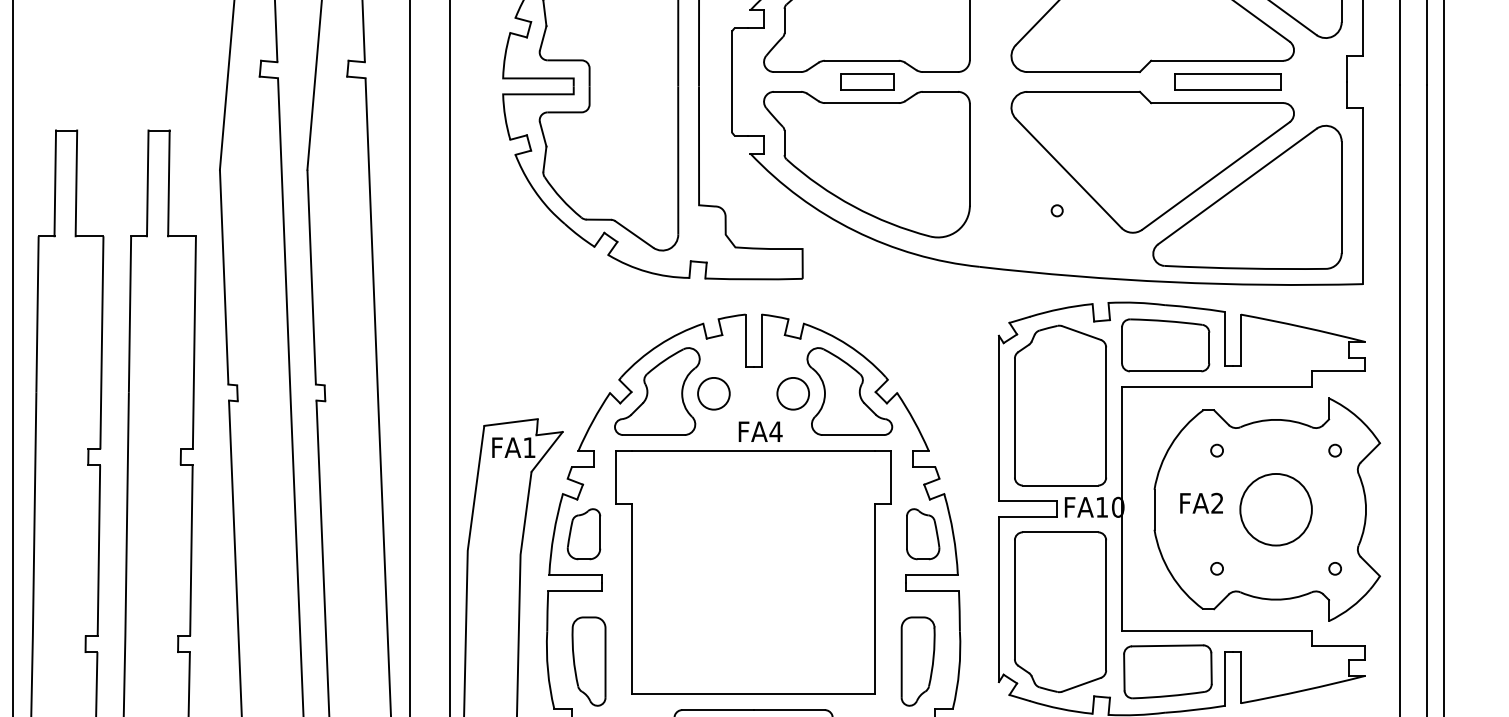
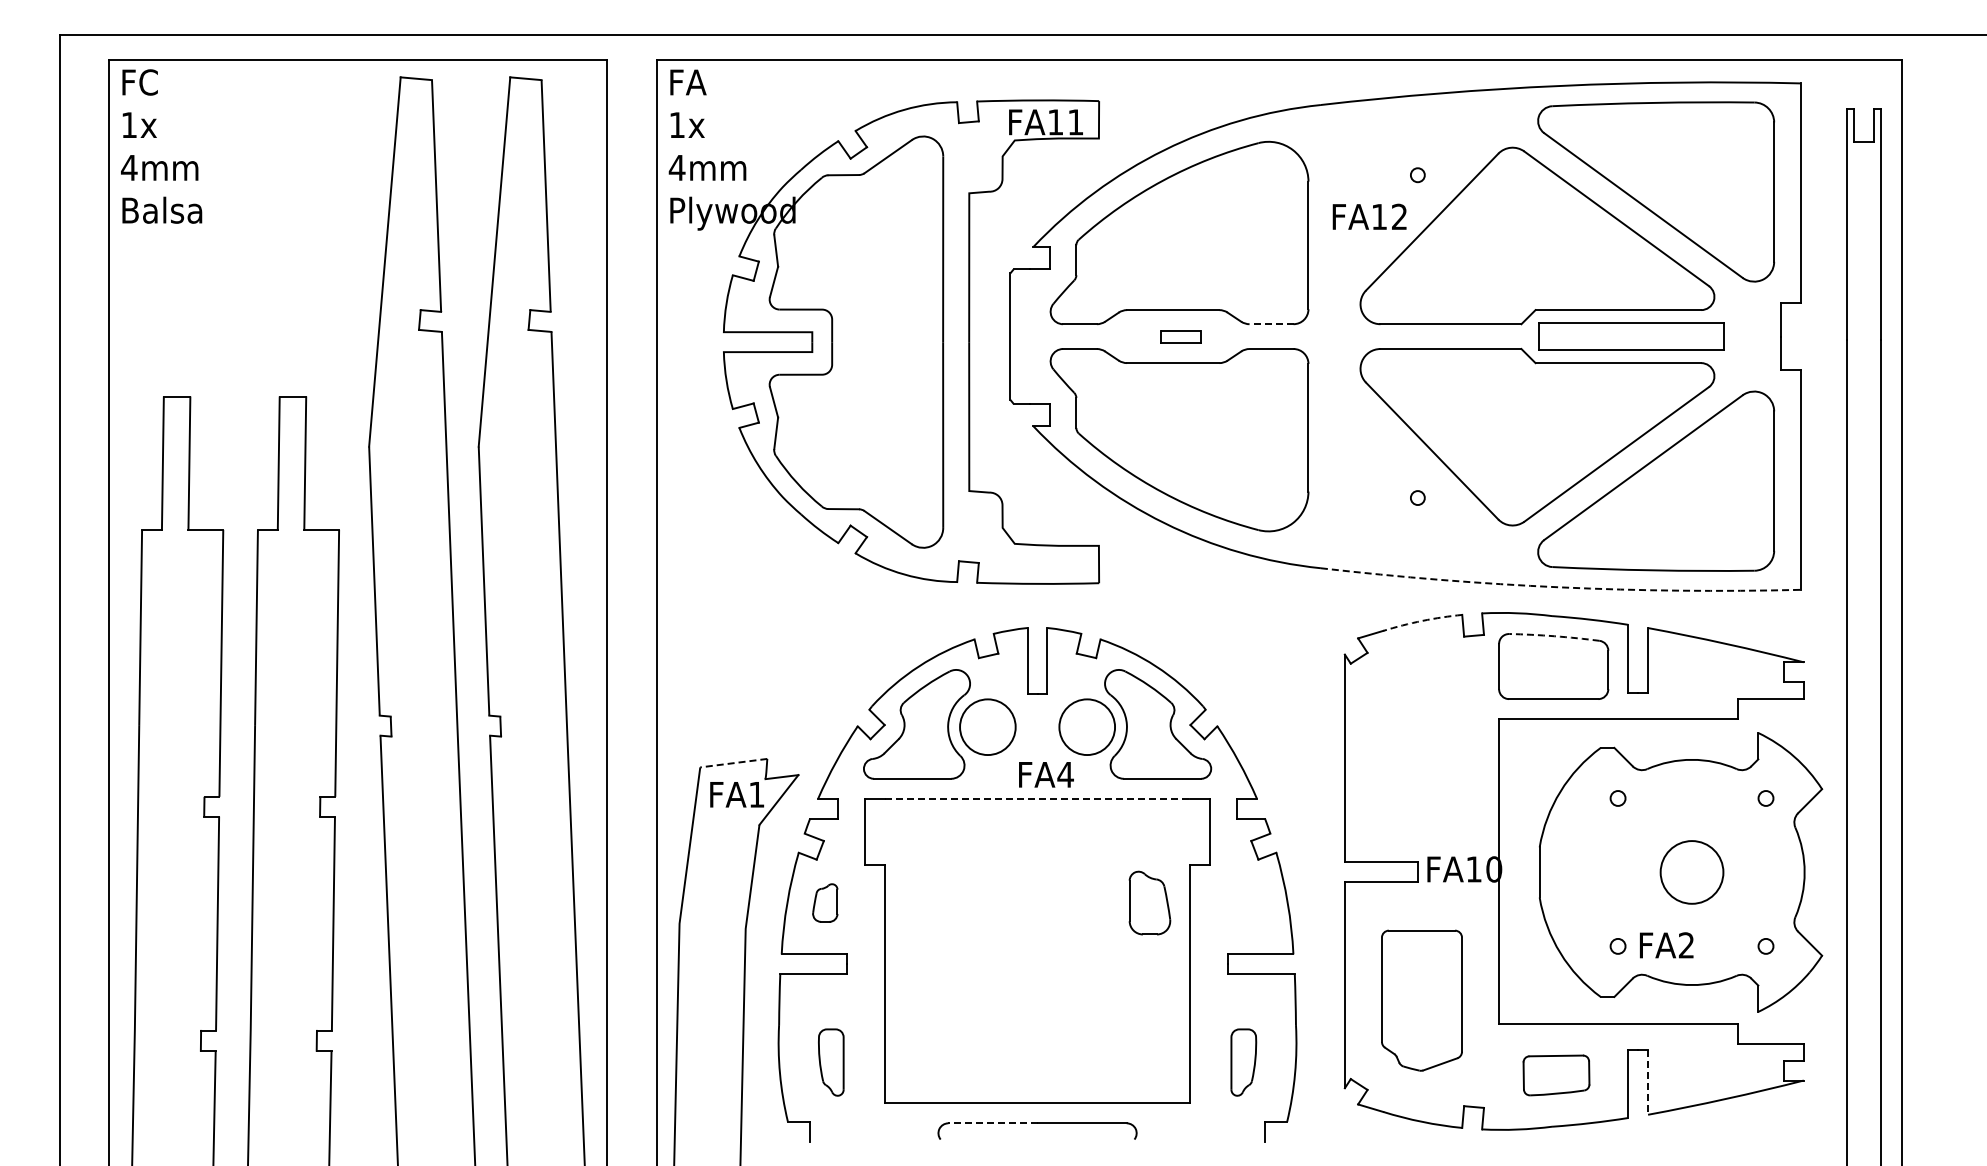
line: (940, 72) -> (1271, 324), solid -> dashed
part: (867, 81) -> (1180, 336), size x0.6
part: (1227, 81) -> (1631, 336), size x1.4
arc: (1171, 282) -> (1560, 587), solid -> dashed
arc: (1060, 308) -> (1422, 620), solid -> dashed
arc: (1166, 321) -> (1554, 636), solid -> dashed
circle: (713, 394) -> (987, 727), size x1.4
circle: (793, 394) -> (1087, 727), size x1.4
part: (1060, 405) -> (1421, 741), removed
line: (510, 422) -> (733, 763), solid -> dashed
line: (754, 450) -> (1038, 798), solid -> dashed
text: (1201, 503) -> (1666, 945), moved
circle: (1275, 509) -> (1691, 872), size x0.7
part: (584, 533) -> (825, 902), size x0.6
part: (922, 533) -> (1149, 902), moved
part: (1060, 611) -> (1421, 1000), size x0.7
part: (588, 661) -> (830, 1062), size x0.6
part: (918, 661) -> (1243, 1062), size x0.6
part: (1167, 671) -> (1556, 1075), size x0.6
line: (1241, 677) -> (1648, 1082), solid -> dashed
line: (718, 710) -> (993, 1123), solid -> dashed

